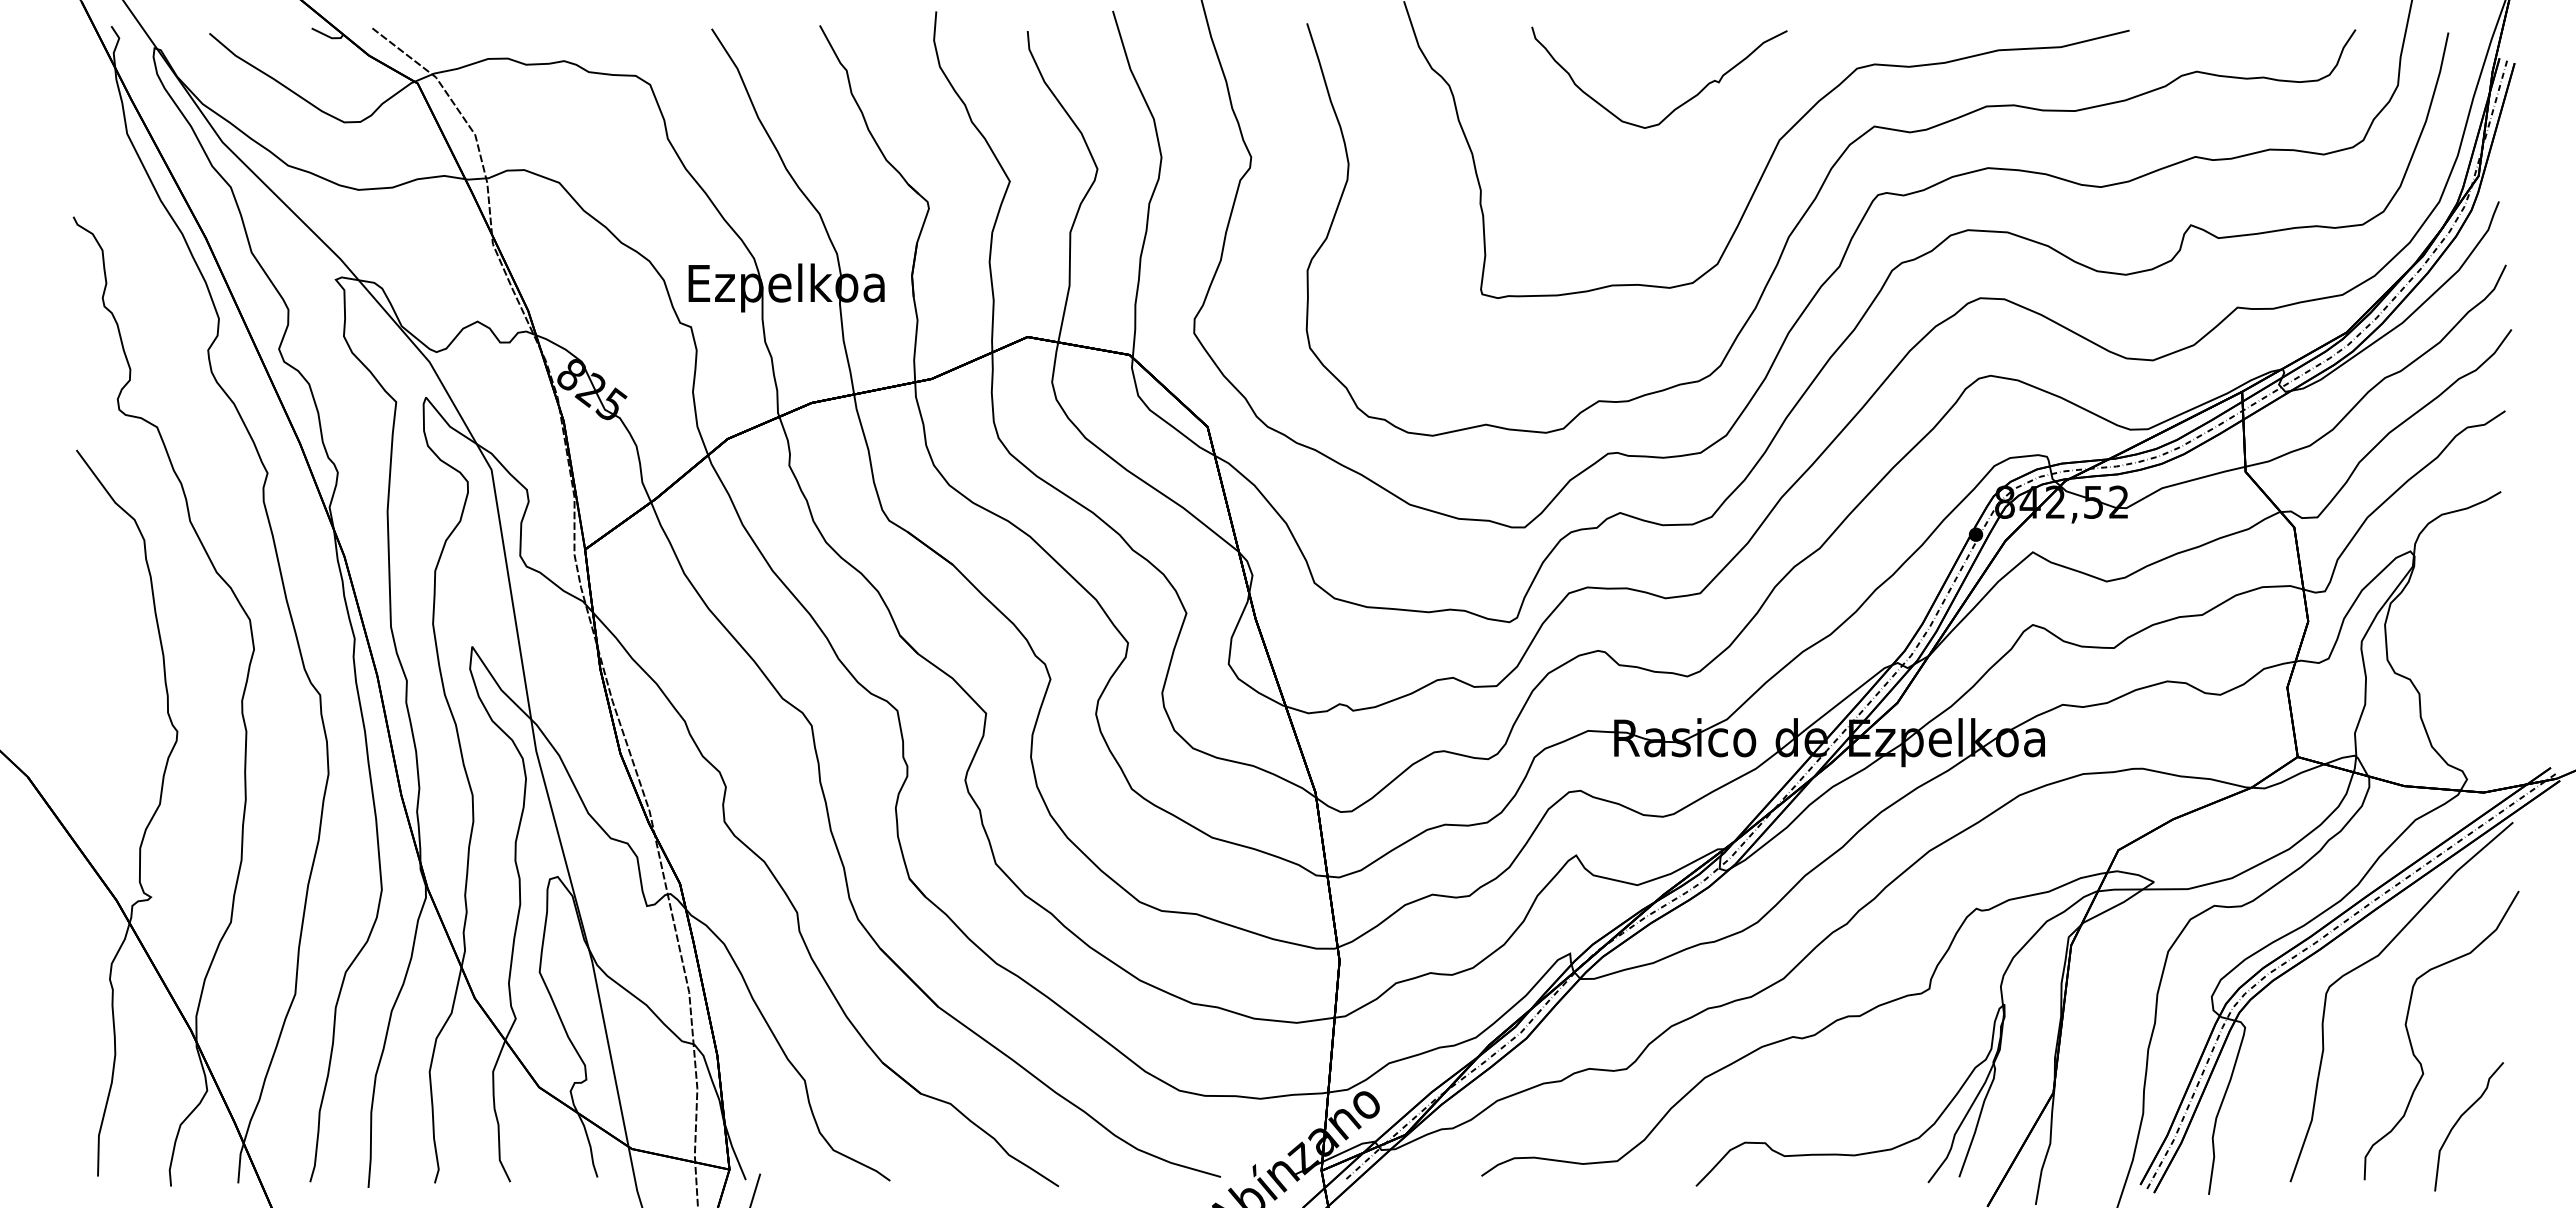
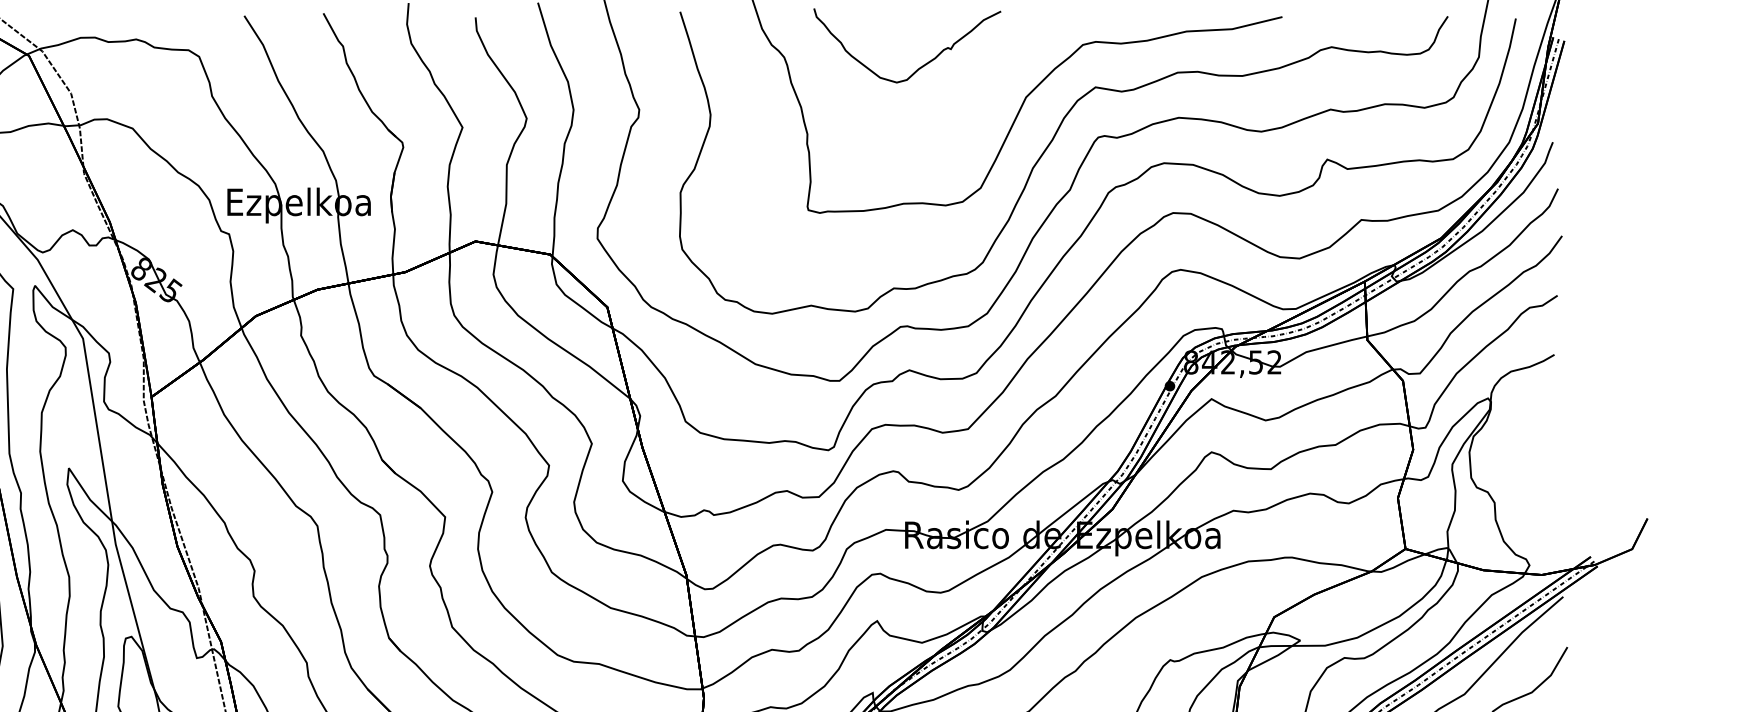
curve: (1677, 106) -> (920, 66), moved

